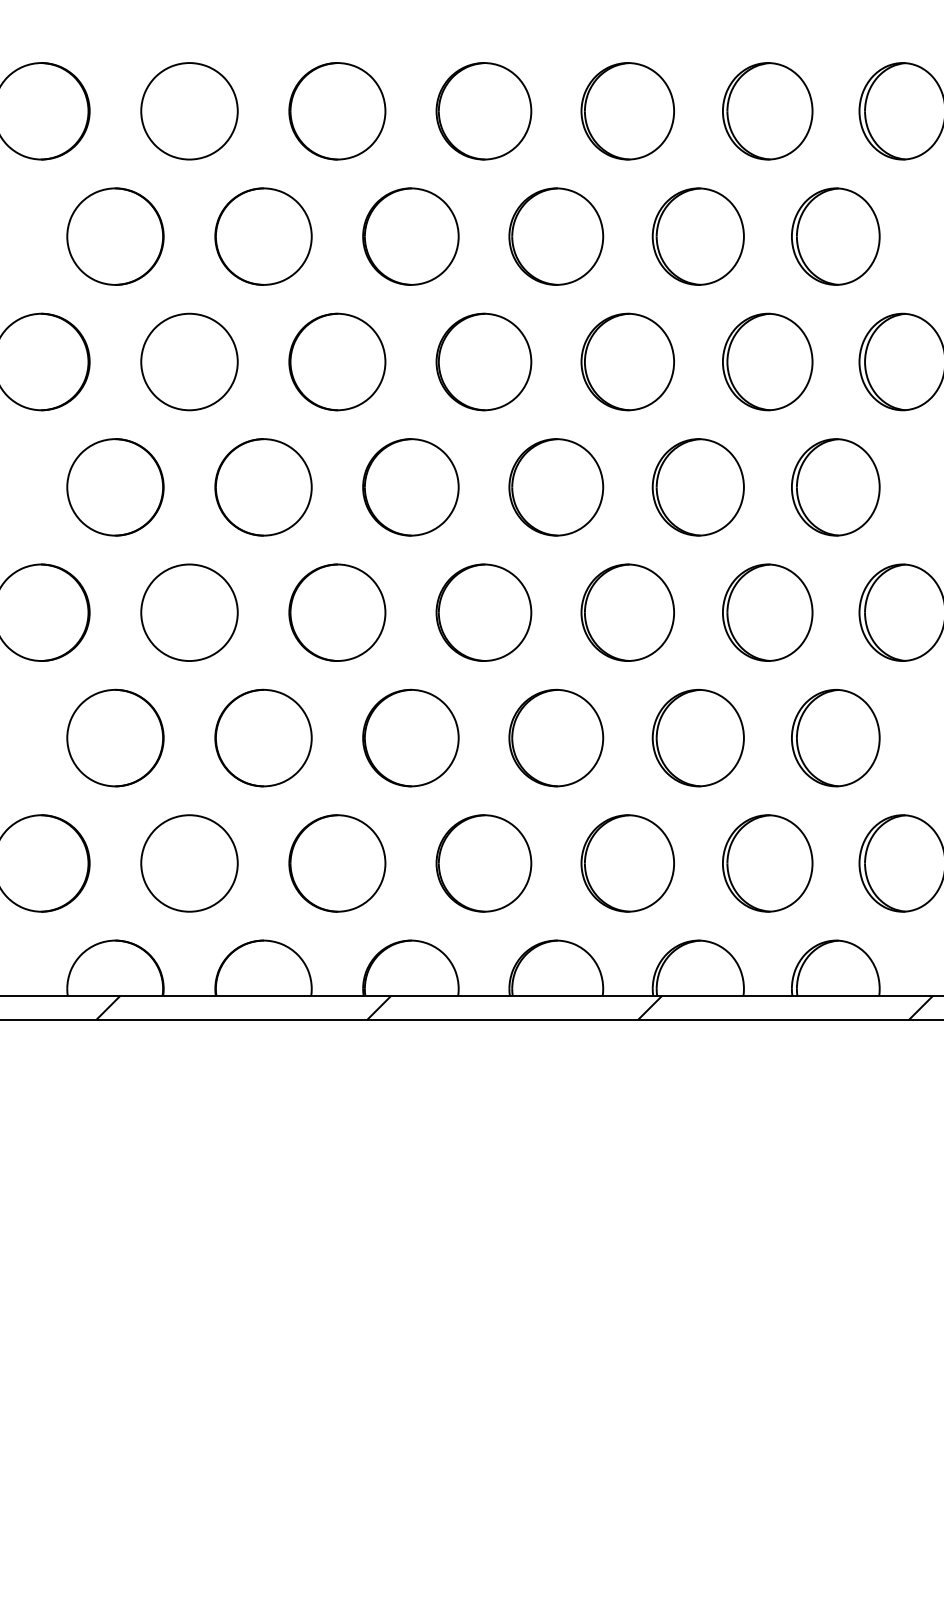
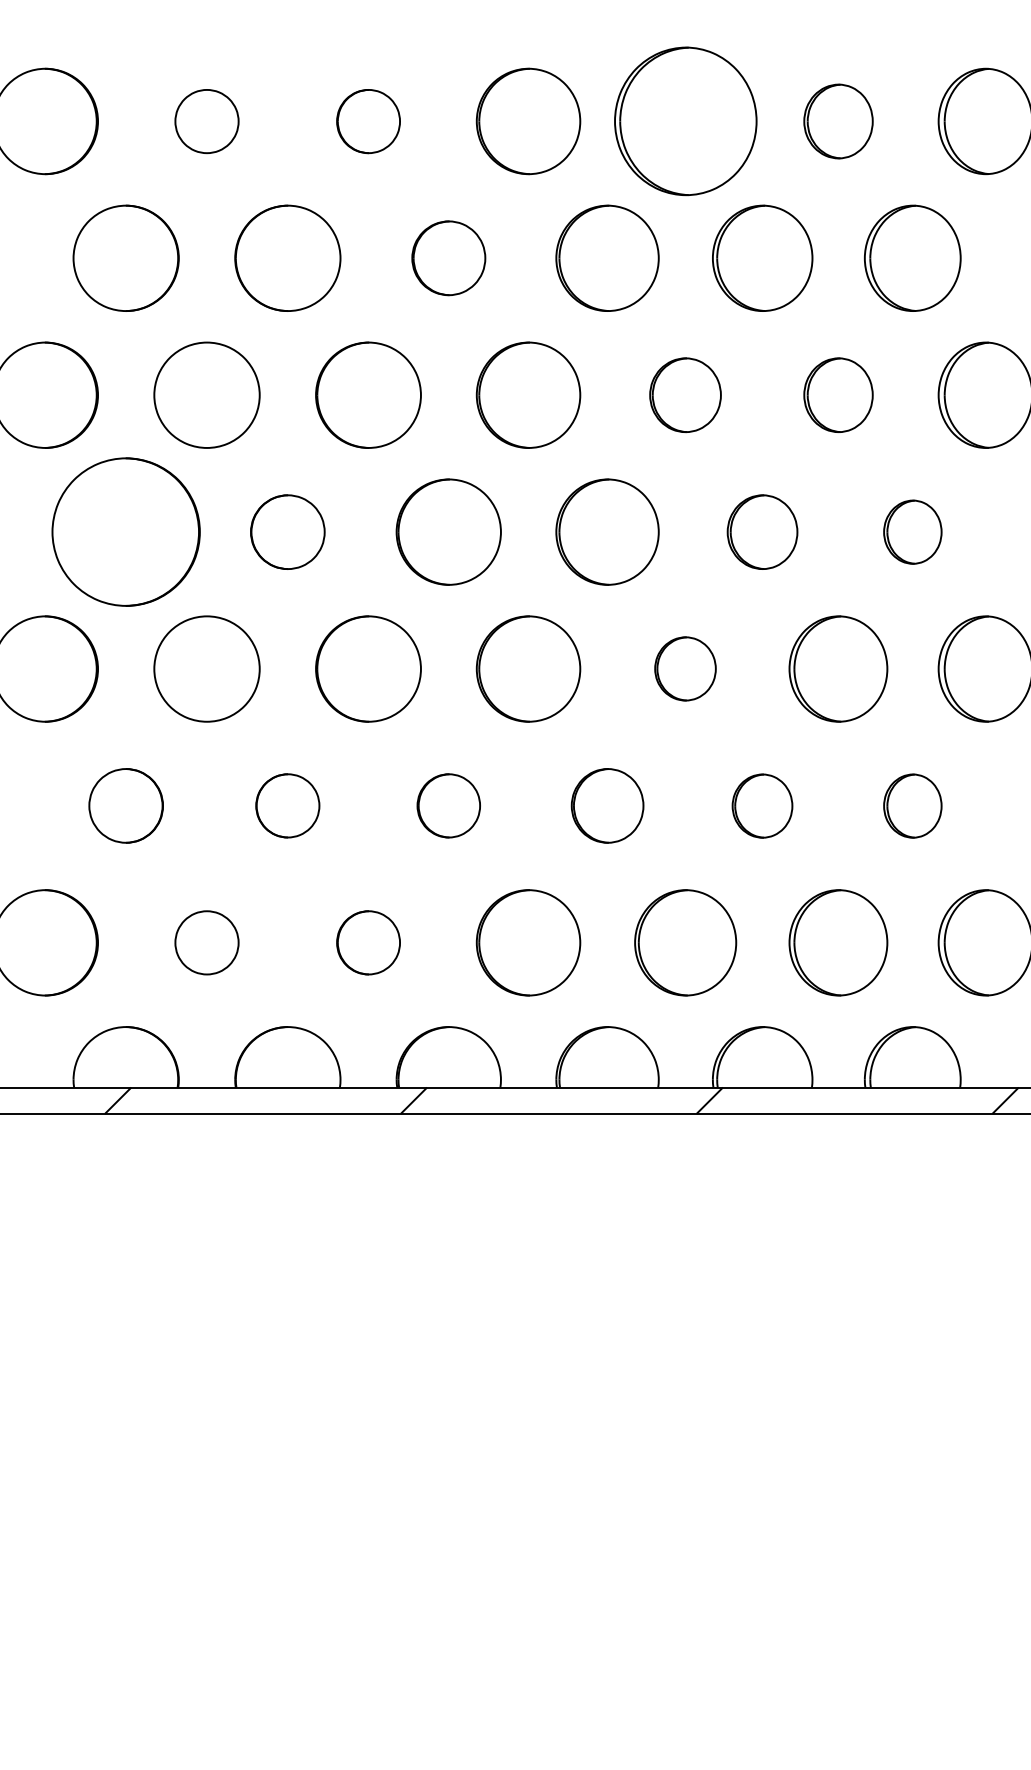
part: (189, 111) -> (207, 121), size x0.6
part: (337, 111) -> (368, 121), size x0.6
part: (627, 111) -> (685, 121), size x1.4
part: (767, 111) -> (838, 121), size x0.7
part: (410, 236) -> (448, 258), size x0.7
part: (627, 361) -> (685, 394), size x0.7
part: (767, 361) -> (838, 394), size x0.7
part: (115, 487) -> (126, 532), size x1.4
part: (263, 487) -> (287, 532), size x0.7
part: (697, 487) -> (761, 532), size x0.7
part: (835, 487) -> (912, 532), size x0.6
part: (627, 612) -> (685, 668), size x0.6
part: (115, 737) -> (126, 805), size x0.7
part: (263, 737) -> (287, 805), size x0.6
part: (410, 737) -> (448, 805), size x0.6
part: (556, 737) -> (607, 805), size x0.7
part: (697, 738) -> (761, 806), size x0.6
part: (835, 738) -> (912, 806), size x0.6
part: (189, 863) -> (207, 942), size x0.6
part: (337, 863) -> (368, 942), size x0.6

